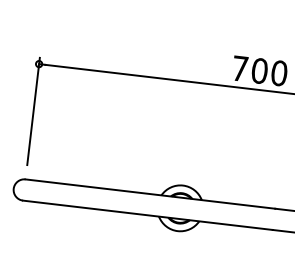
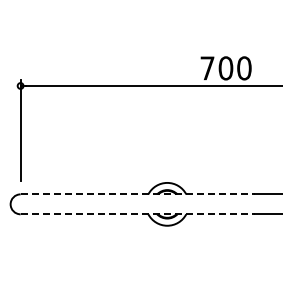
line: (150, 194) -> (138, 194), solid -> dashed
line: (148, 215) -> (138, 214), solid -> dashed

